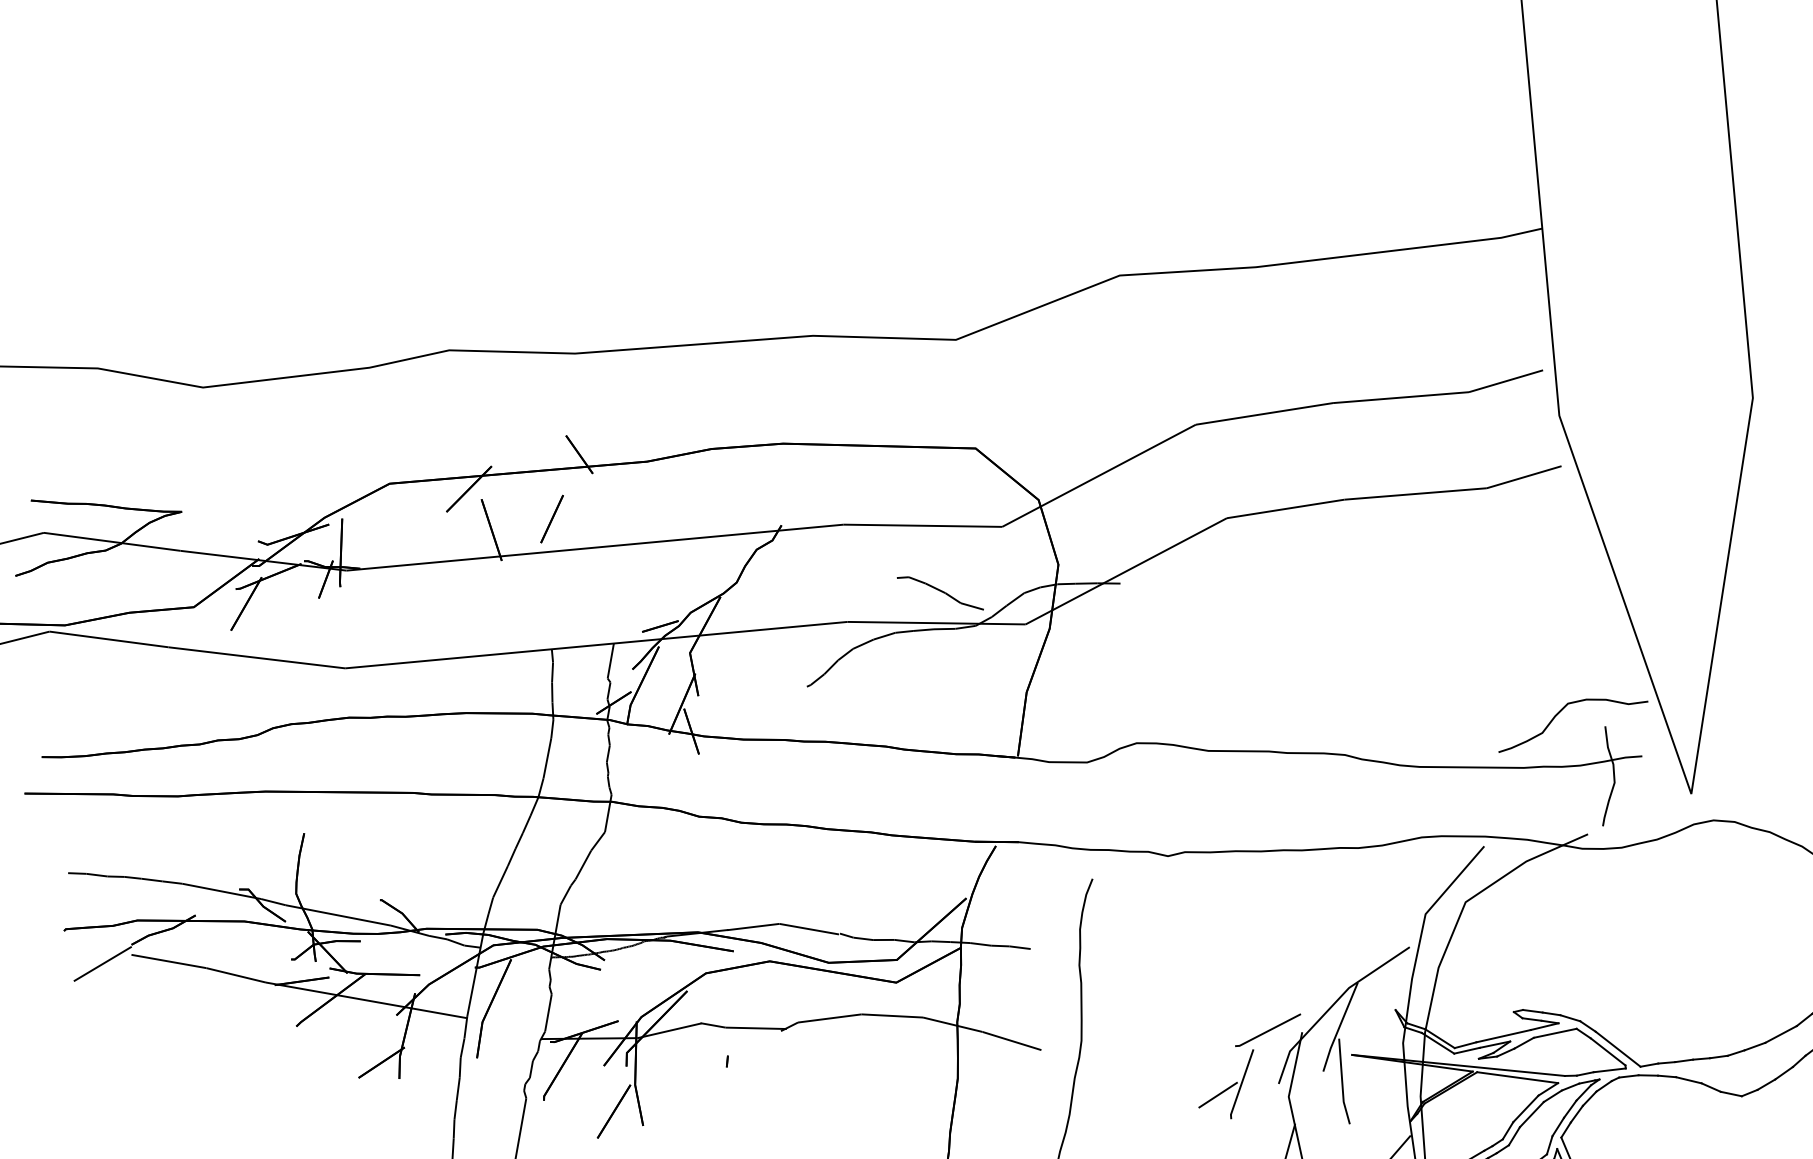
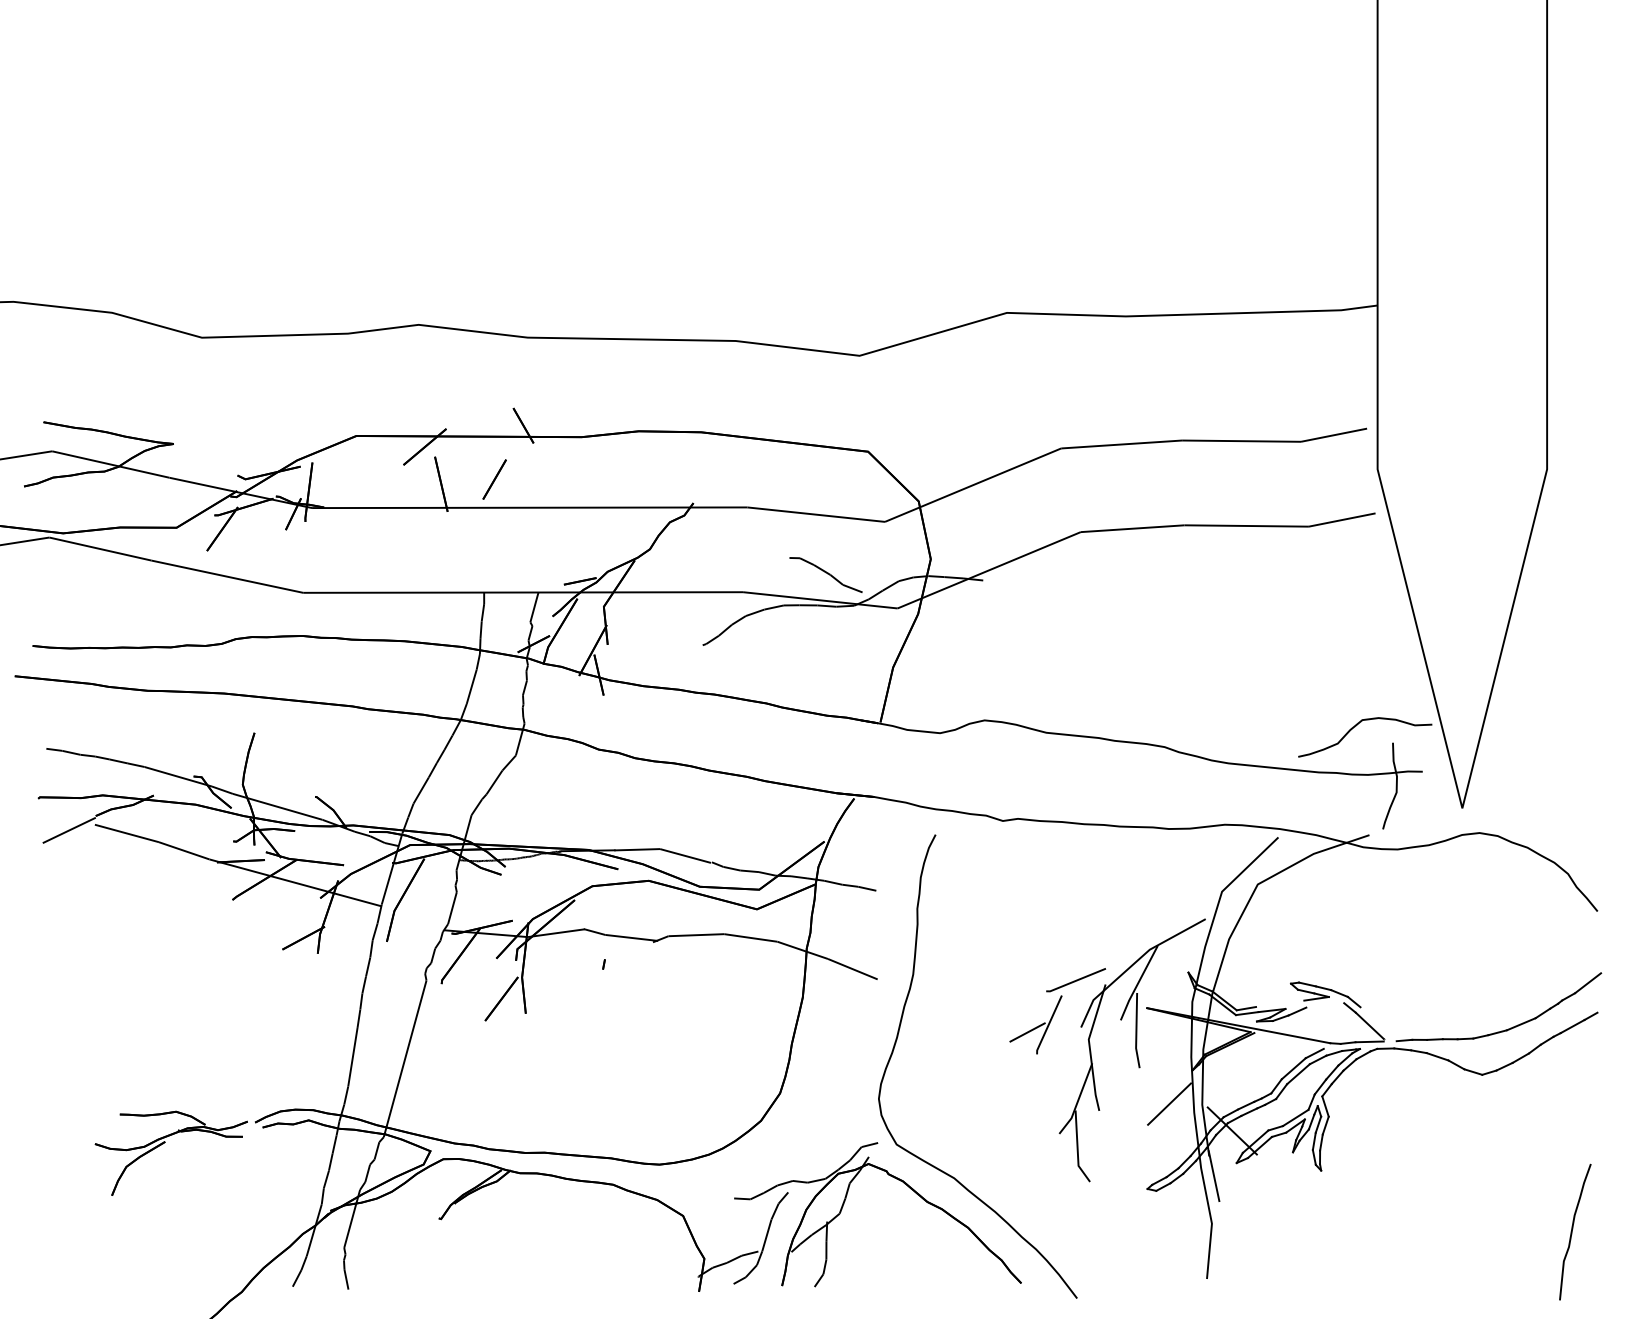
line: (1555, 1033) -> (1325, 1005), removed
line: (1503, 1035) -> (1280, 1003), removed
line: (1618, 1049) -> (1378, 1024), removed
line: (1516, 1077) -> (1288, 1040), removed

